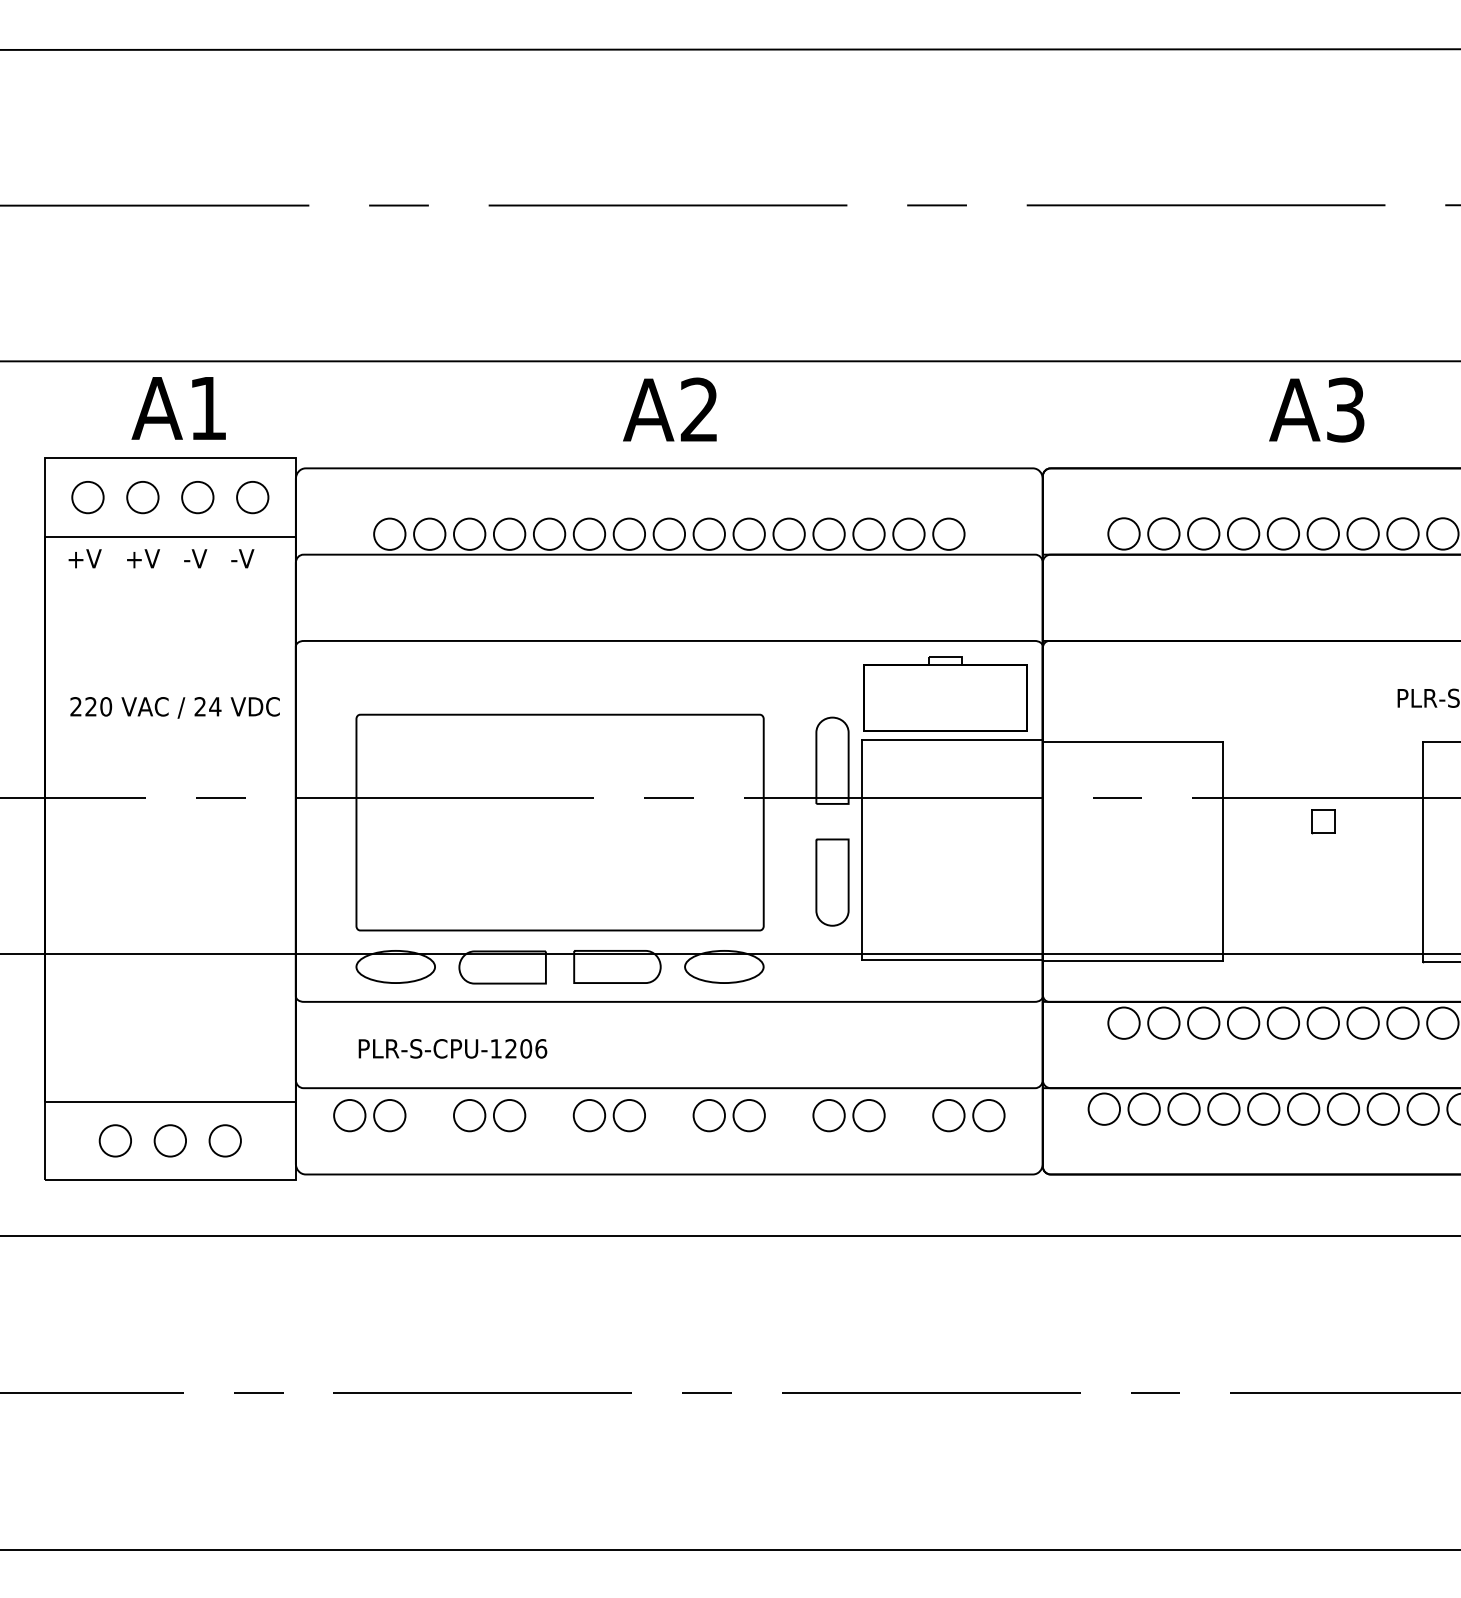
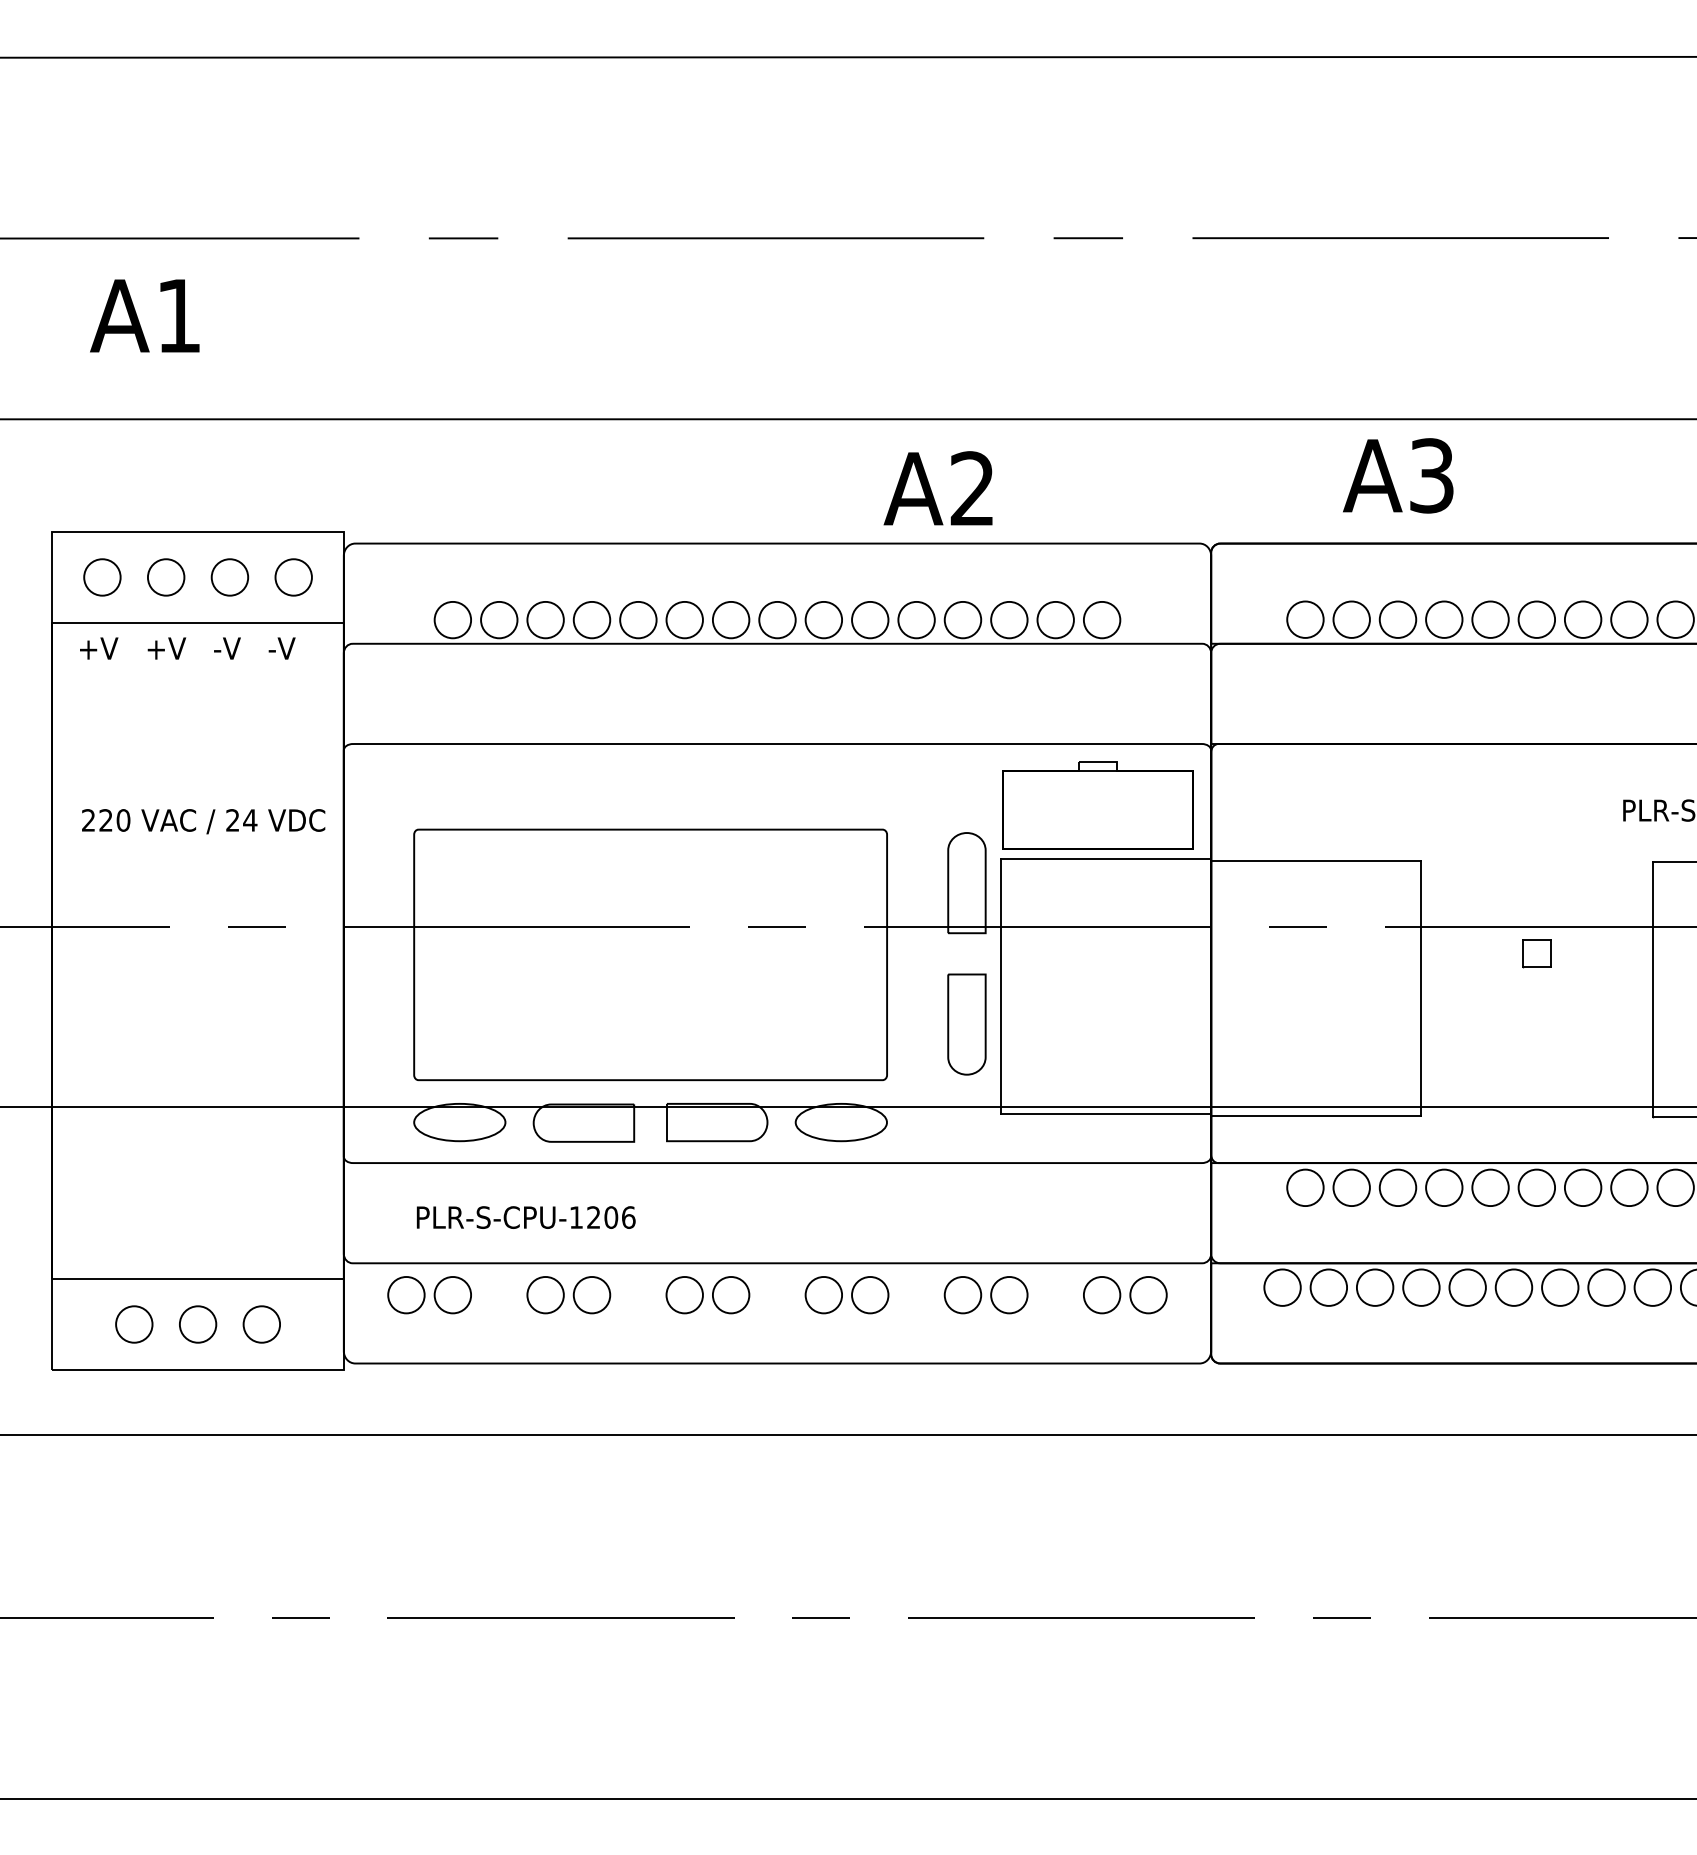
text: (178, 408) -> (144, 315), moved
text: (669, 409) -> (937, 488), moved
text: (1316, 409) -> (1398, 475), moved

